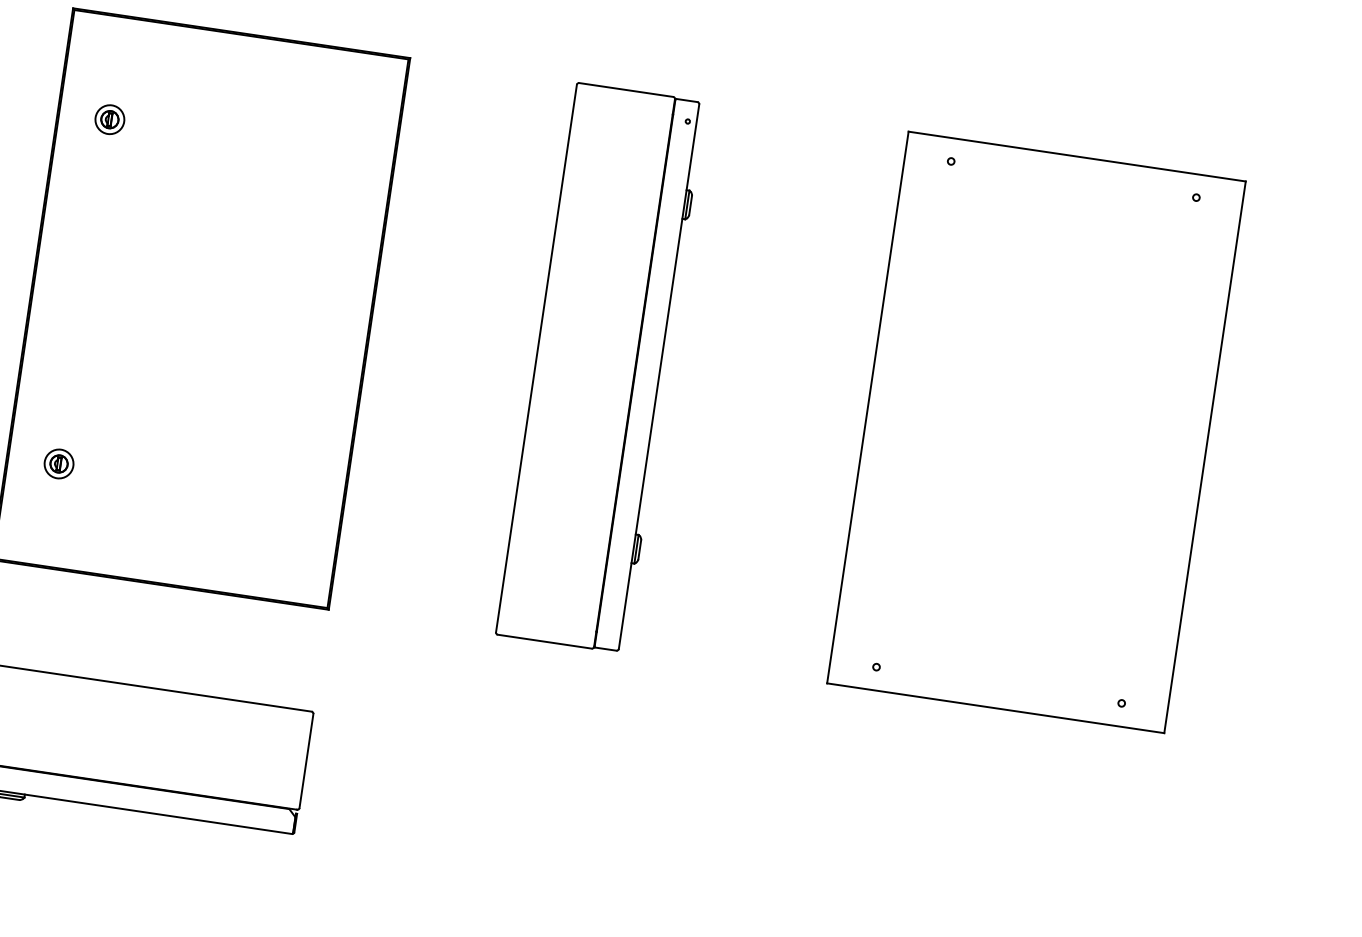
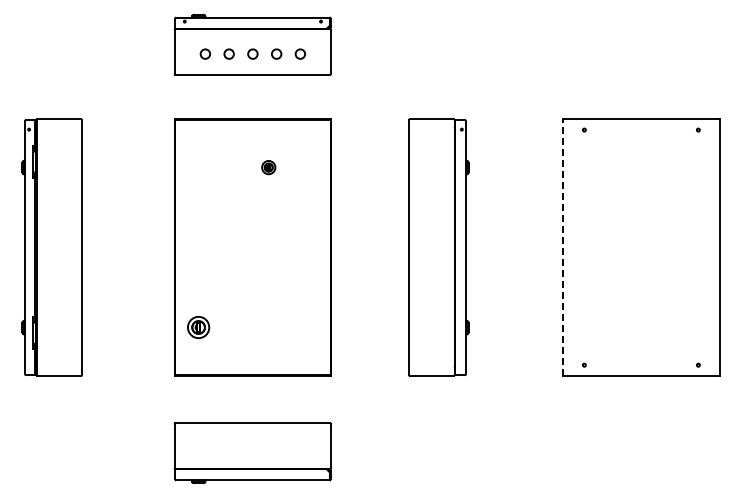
part: (109, 119) -> (268, 167), moved
line: (869, 407) -> (563, 247), solid -> dashed
part: (58, 463) -> (198, 327), size x1.6

